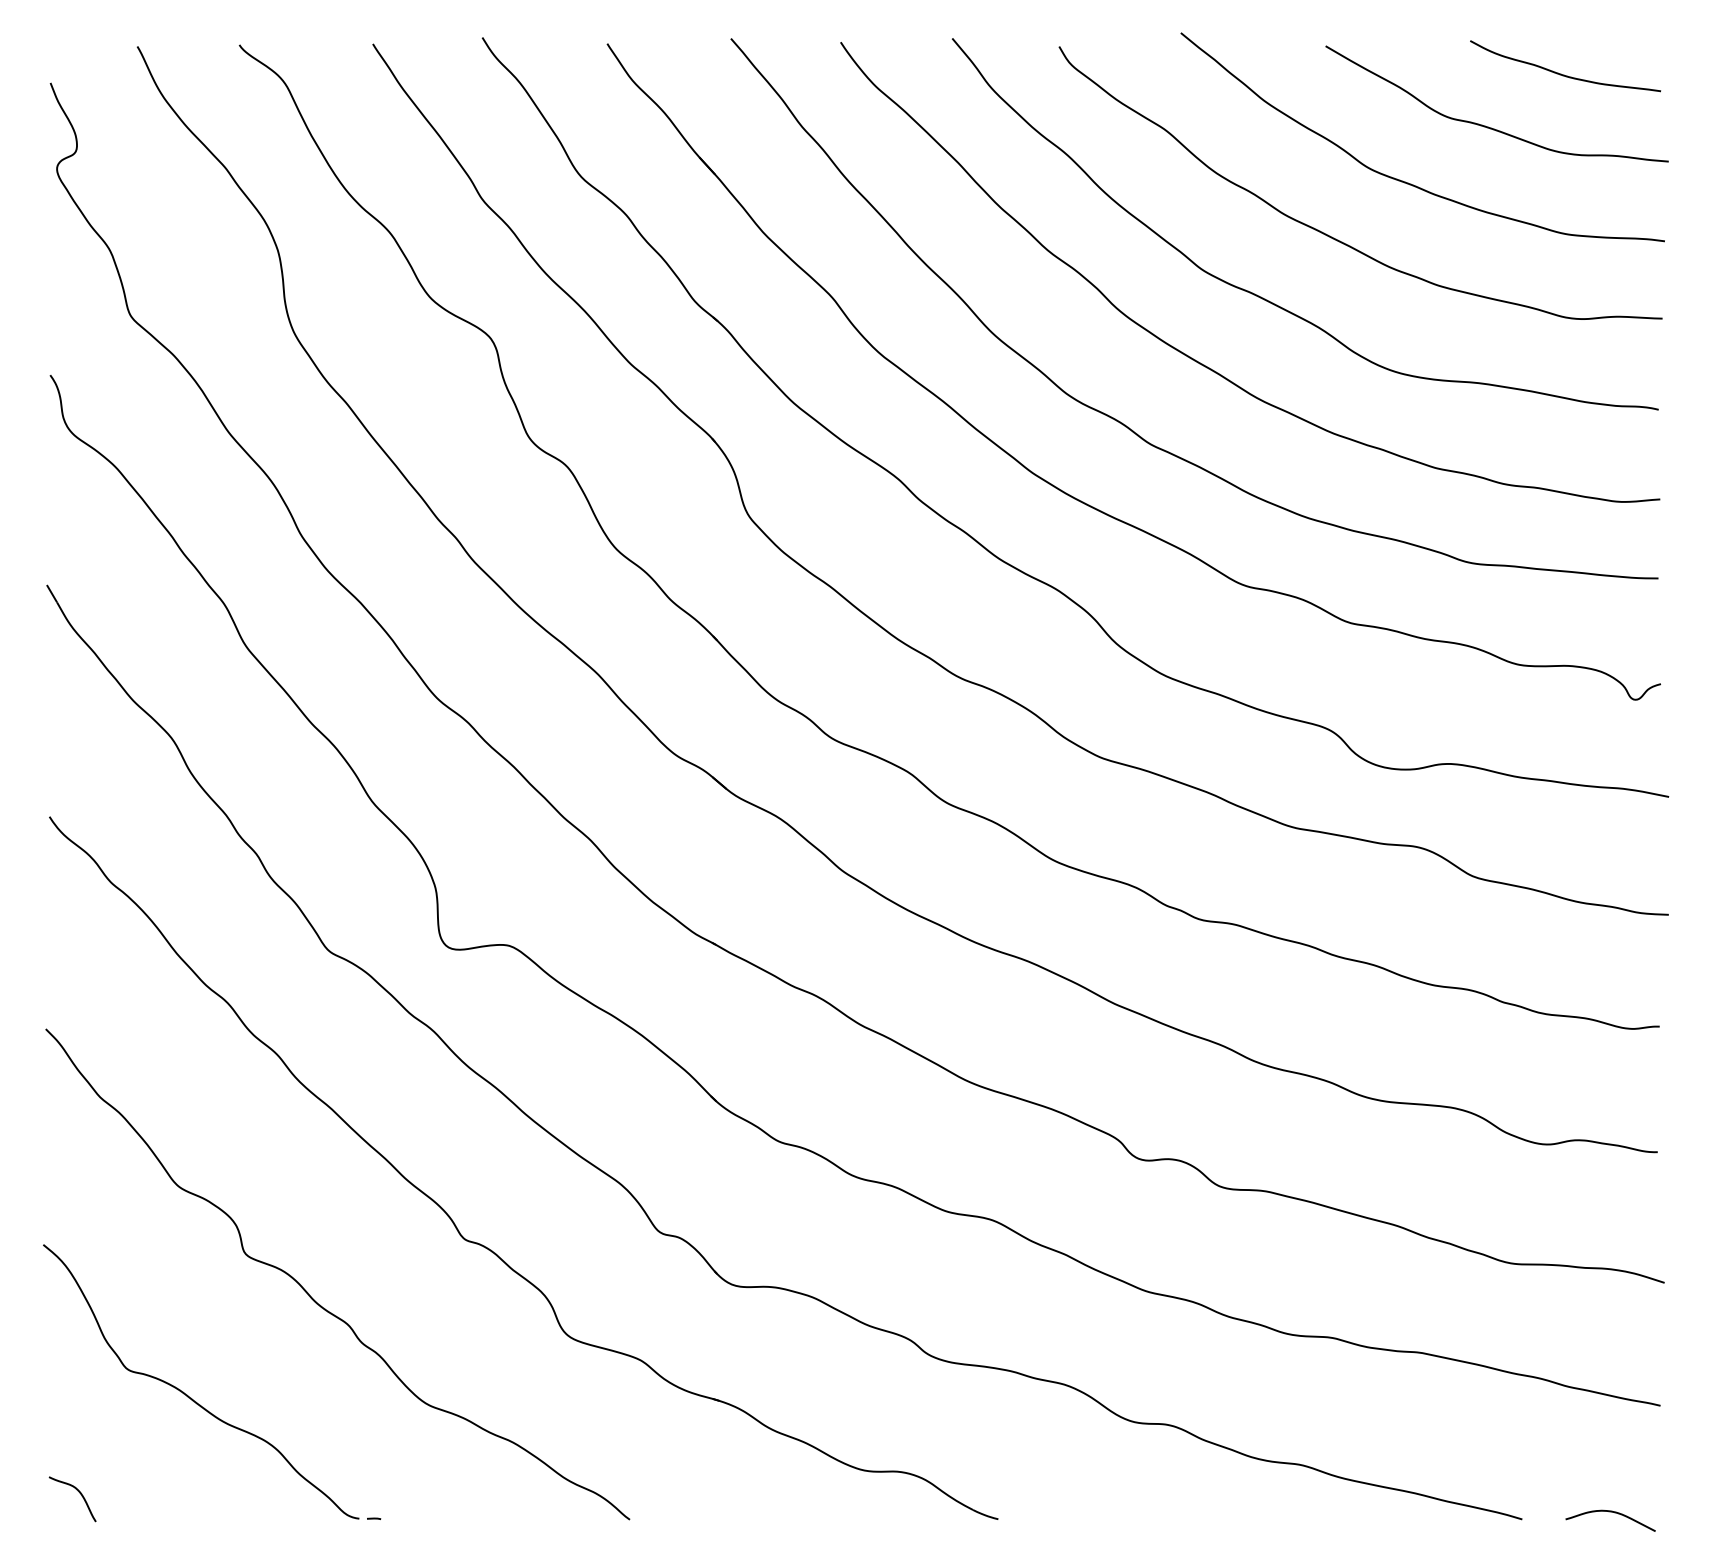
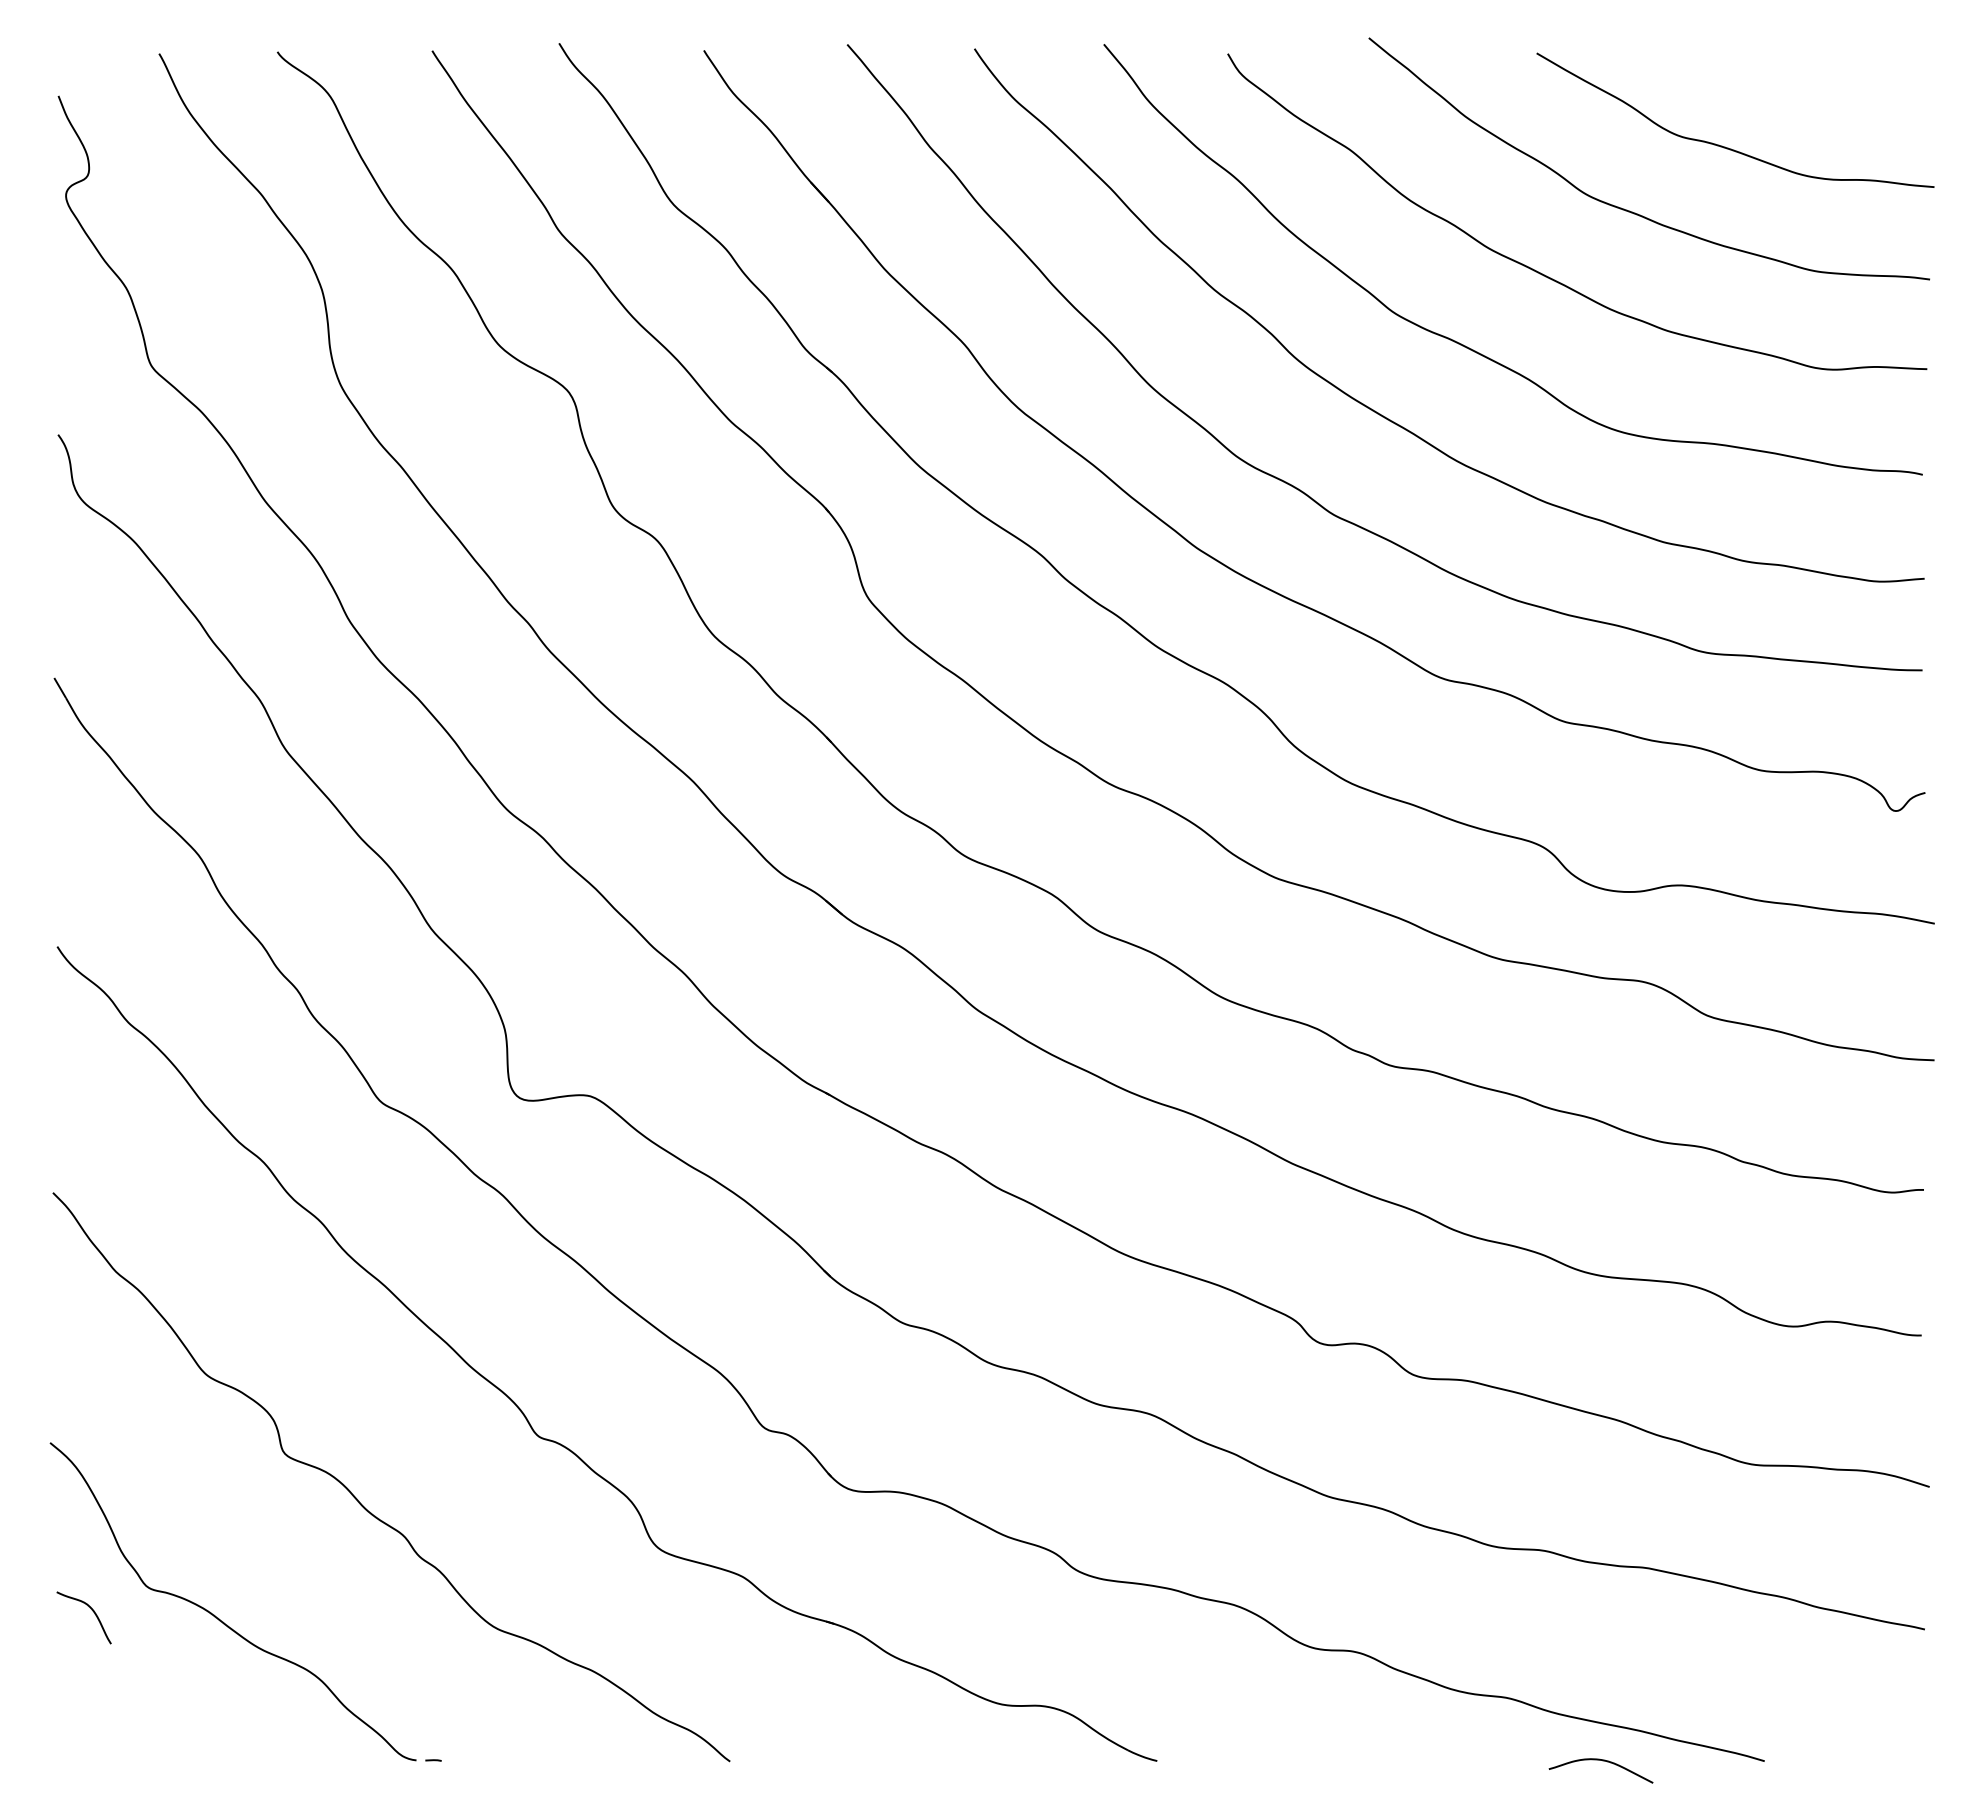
curve: (1561, 73) -> (1810, 85), removed
curve: (79, 1492) -> (91, 1610), moved
curve: (1611, 1512) -> (1602, 1761), moved

